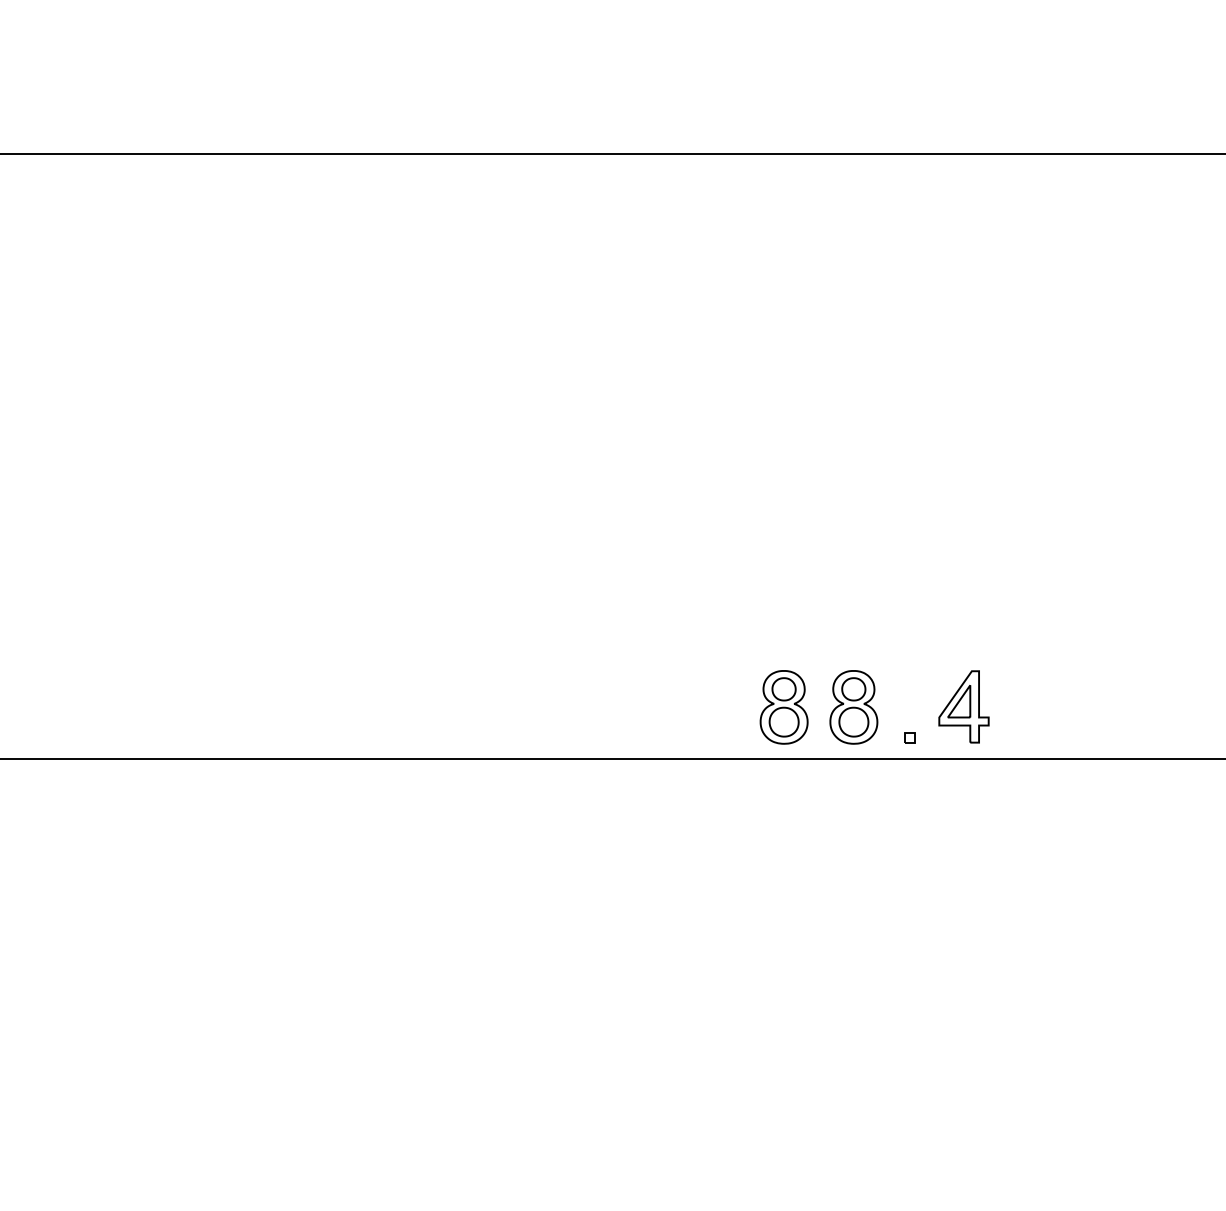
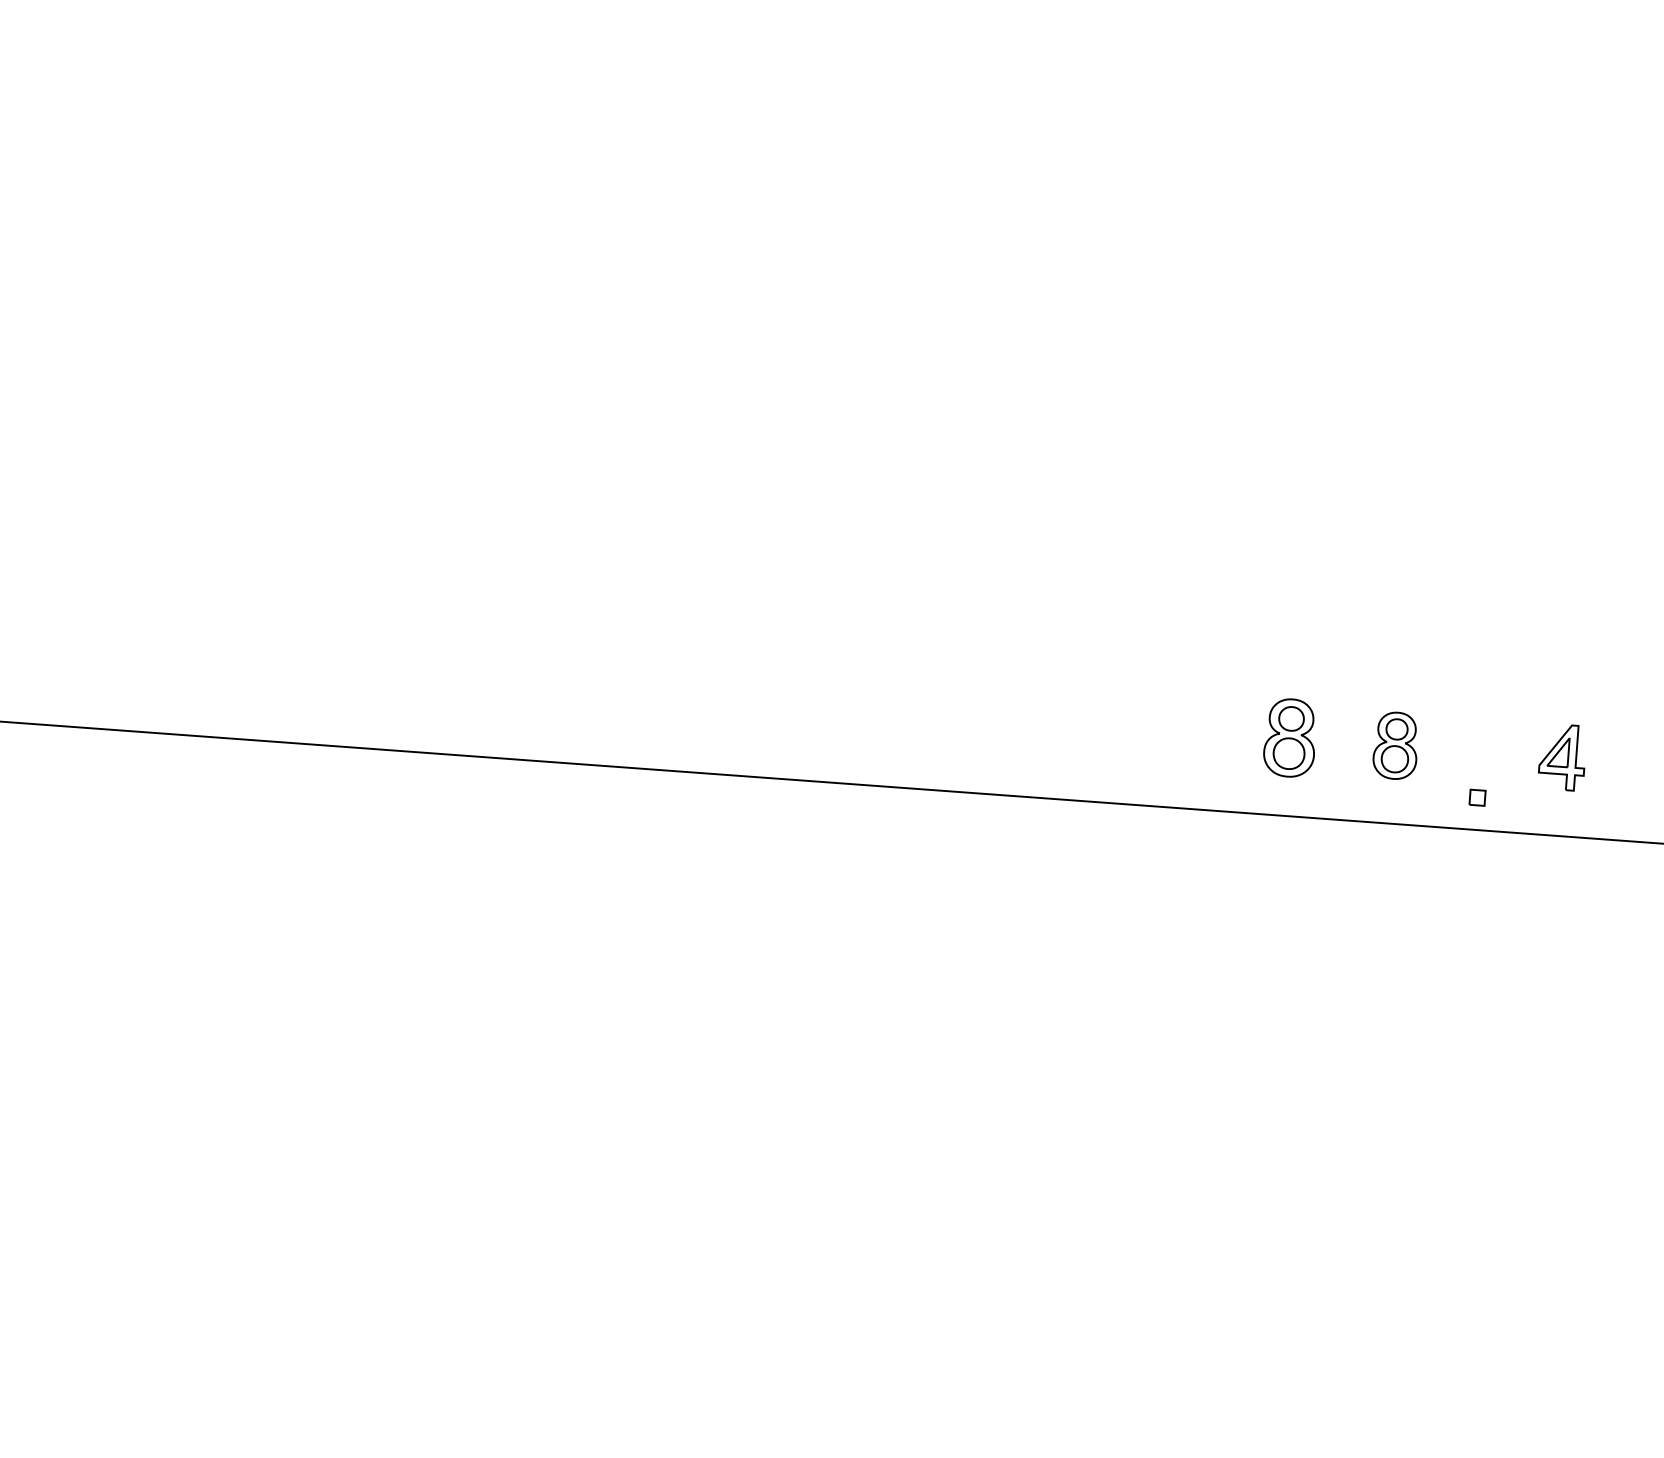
part: (963, 706) -> (1561, 756), size x0.6
part: (783, 707) -> (1289, 738), size x0.7
part: (853, 707) -> (1395, 745), size x0.6

